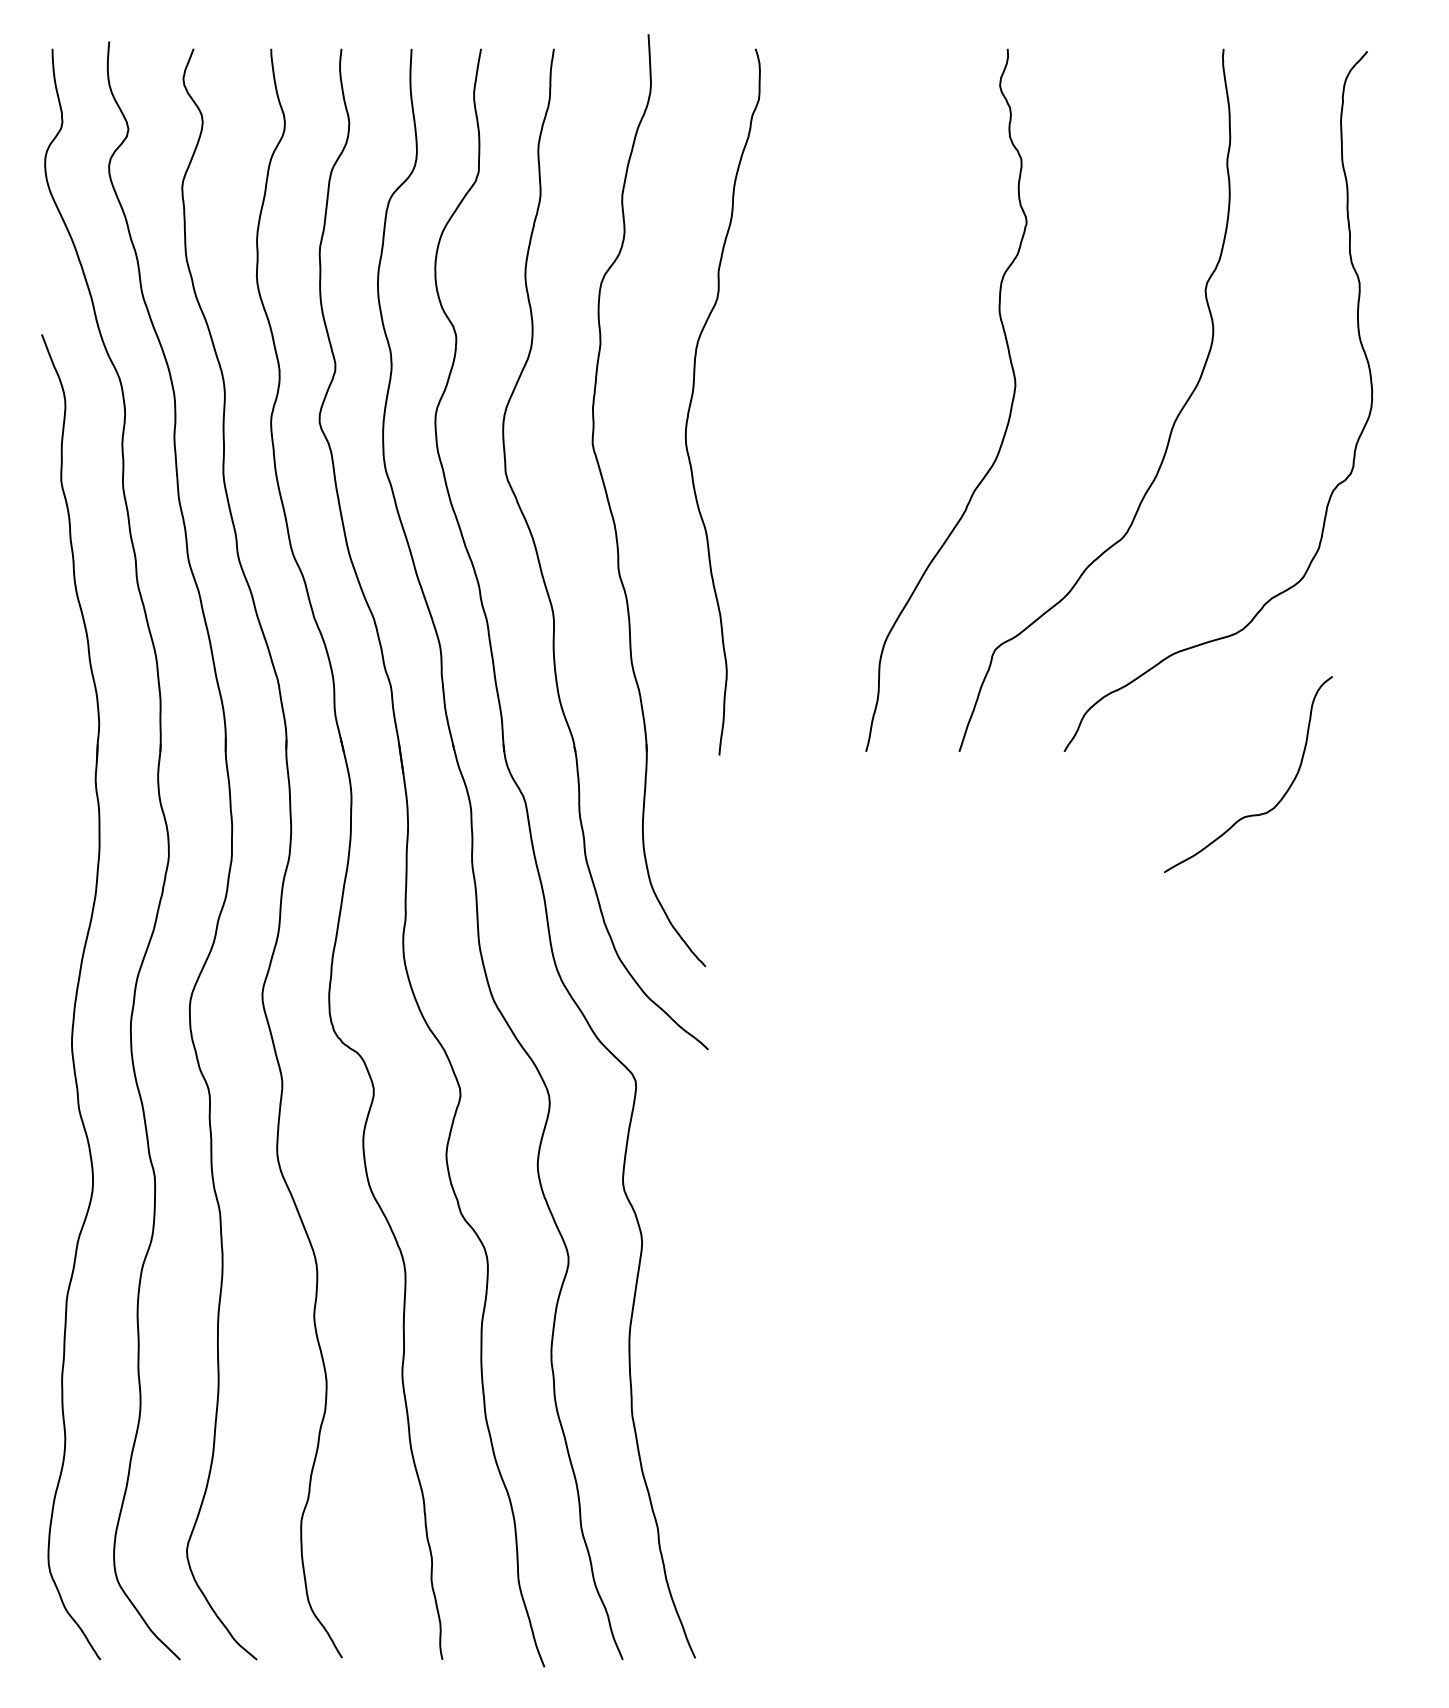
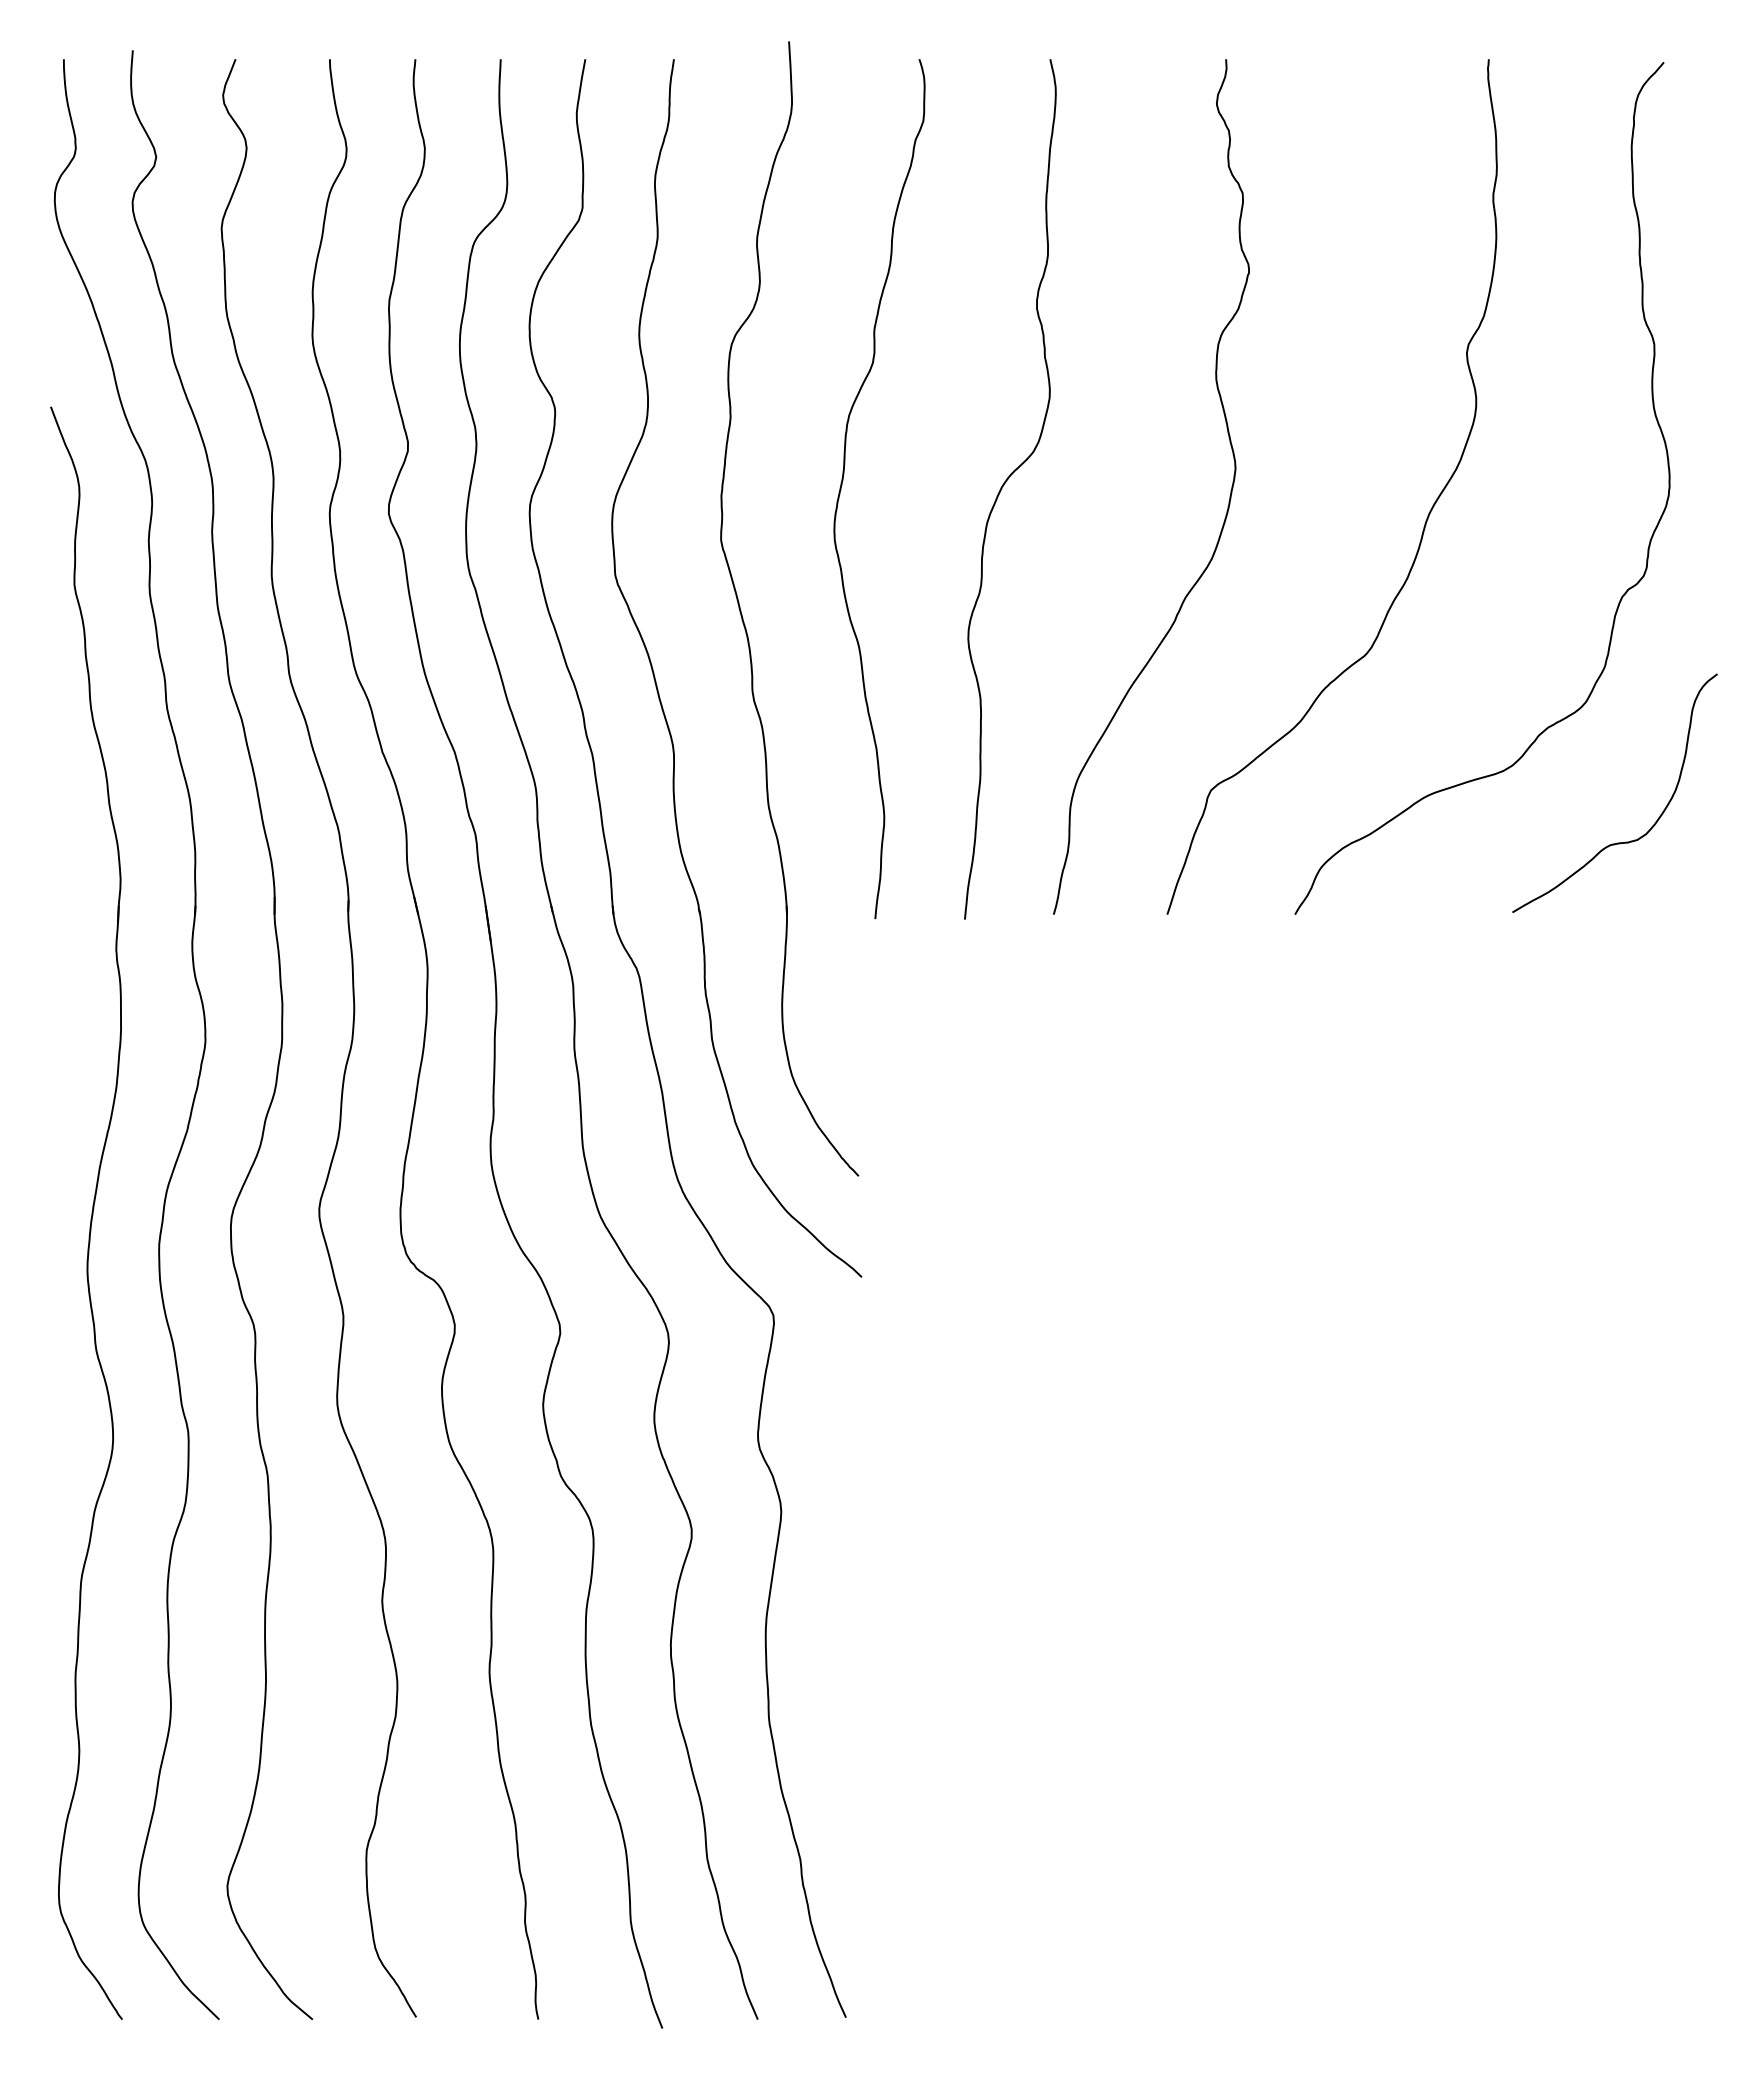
curve: (825, 399) -> (1004, 485), added
curve: (1250, 814) -> (1617, 842), moved

